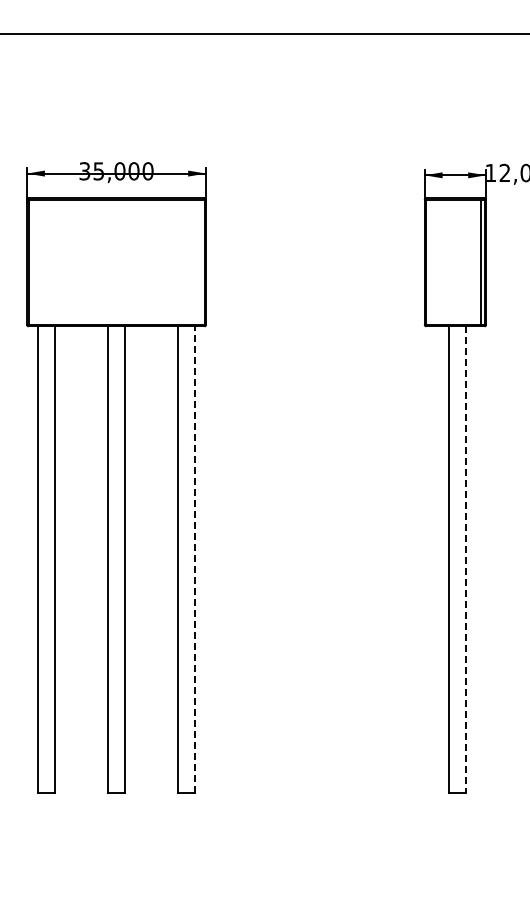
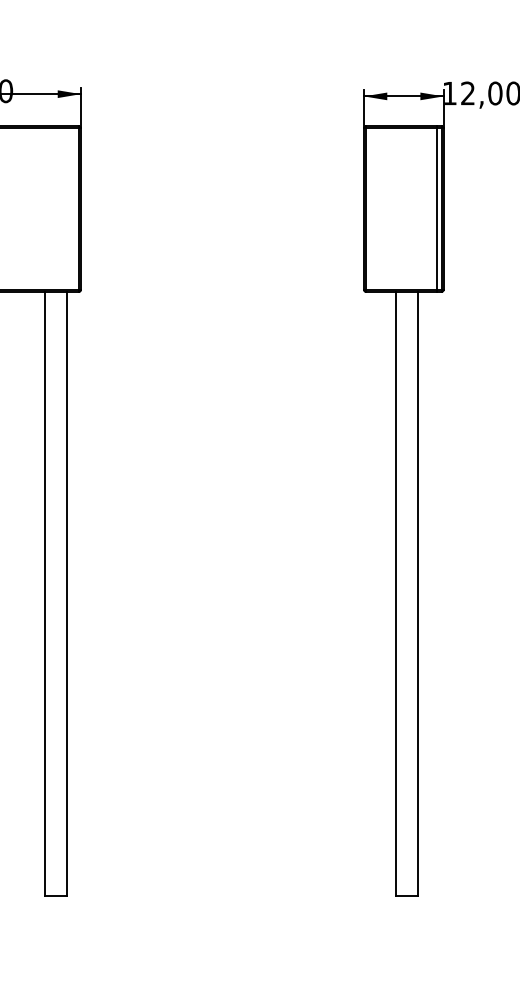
line: (195, 559) -> (67, 593), dashed -> solid
line: (466, 560) -> (418, 595), dashed -> solid

